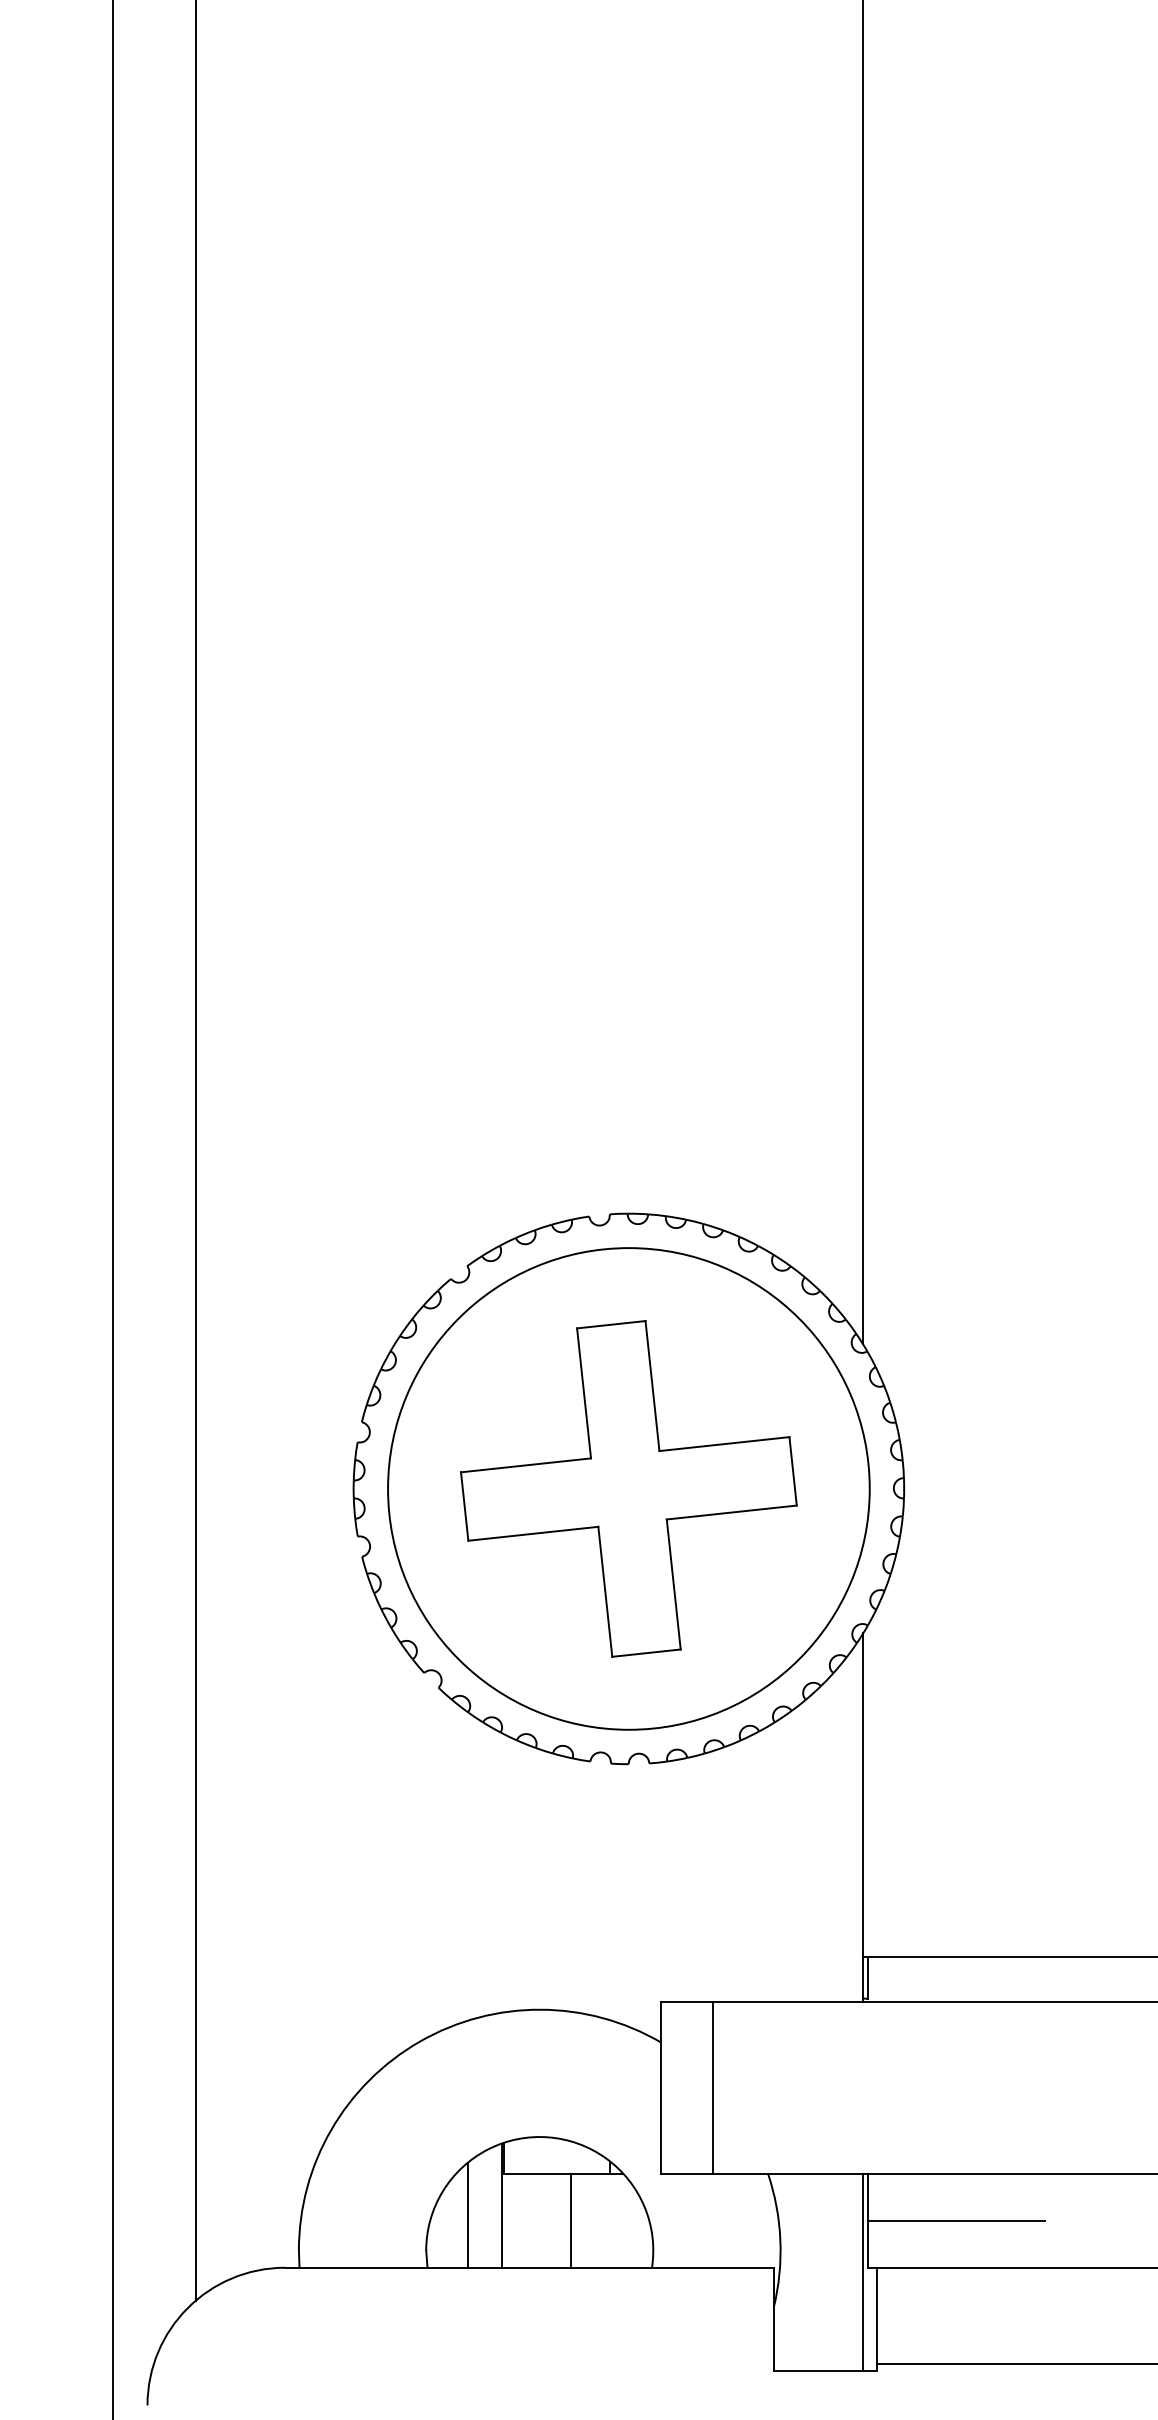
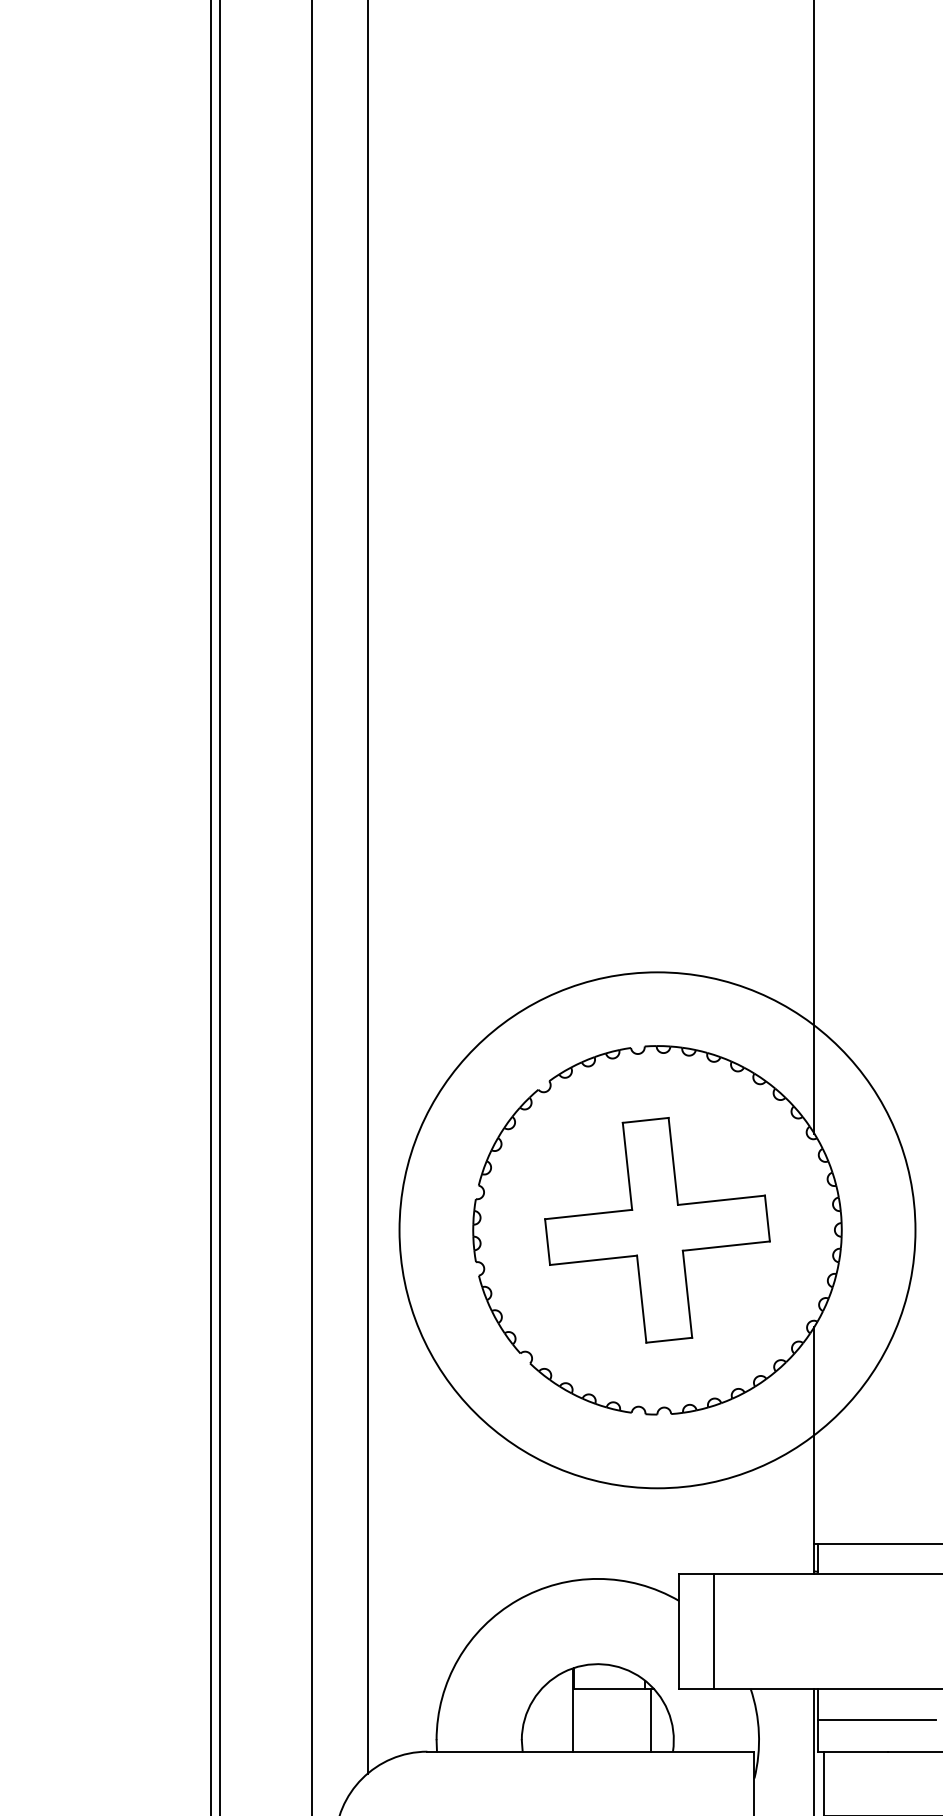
circle: (628, 1489) -> (657, 1230), size x1.6
line: (467, 2215) -> (549, 1716), removed
line: (570, 2219) -> (650, 1719), moved

